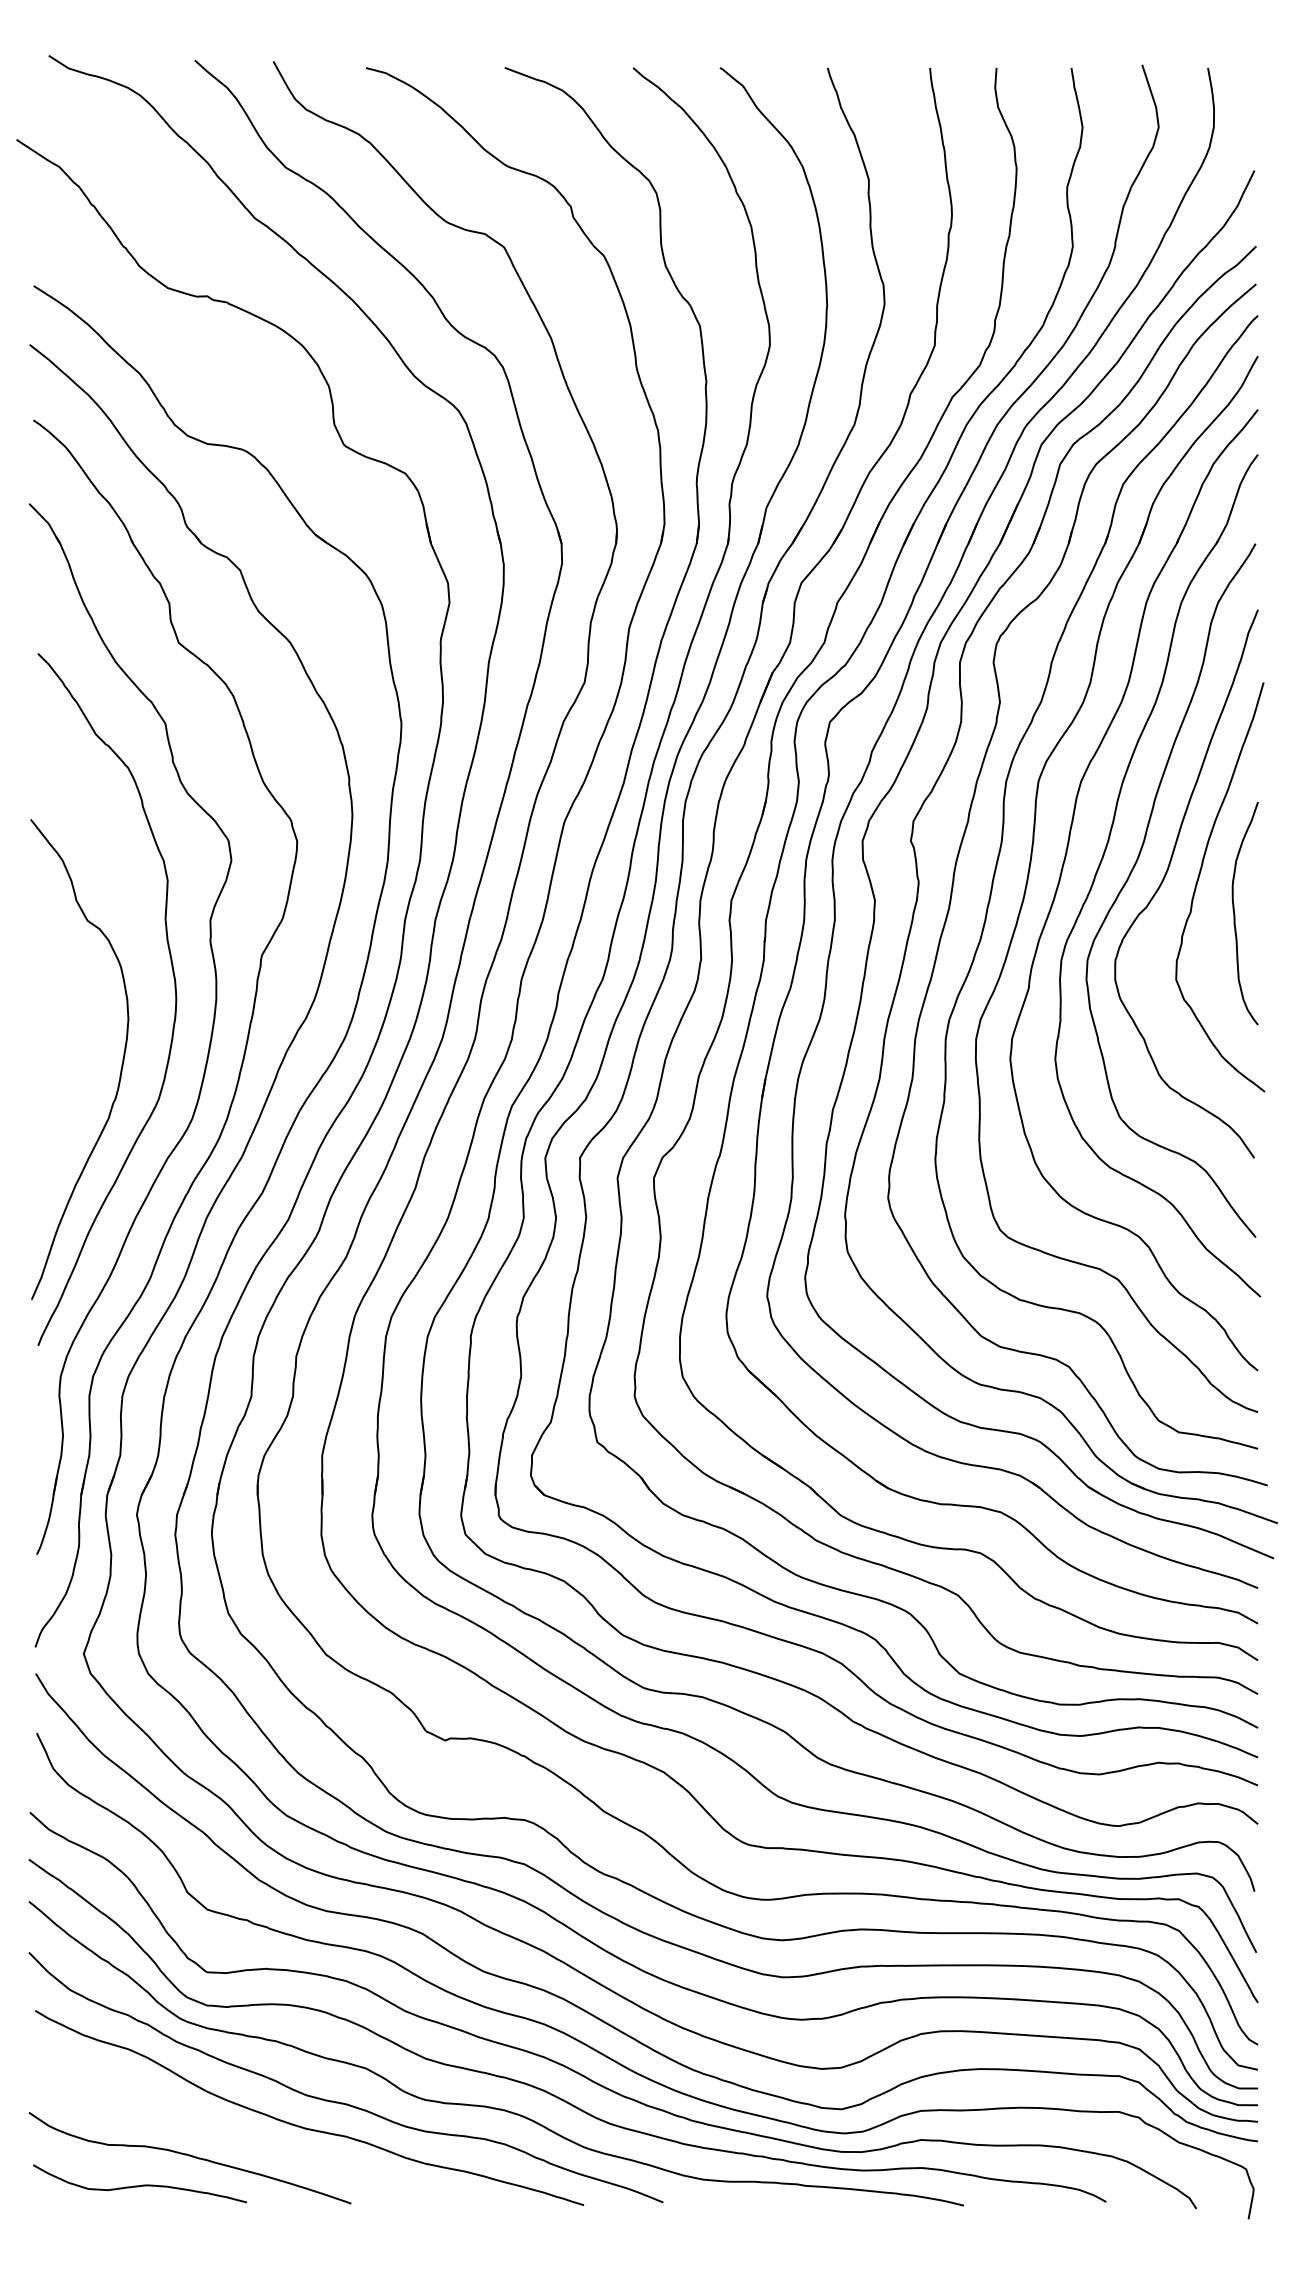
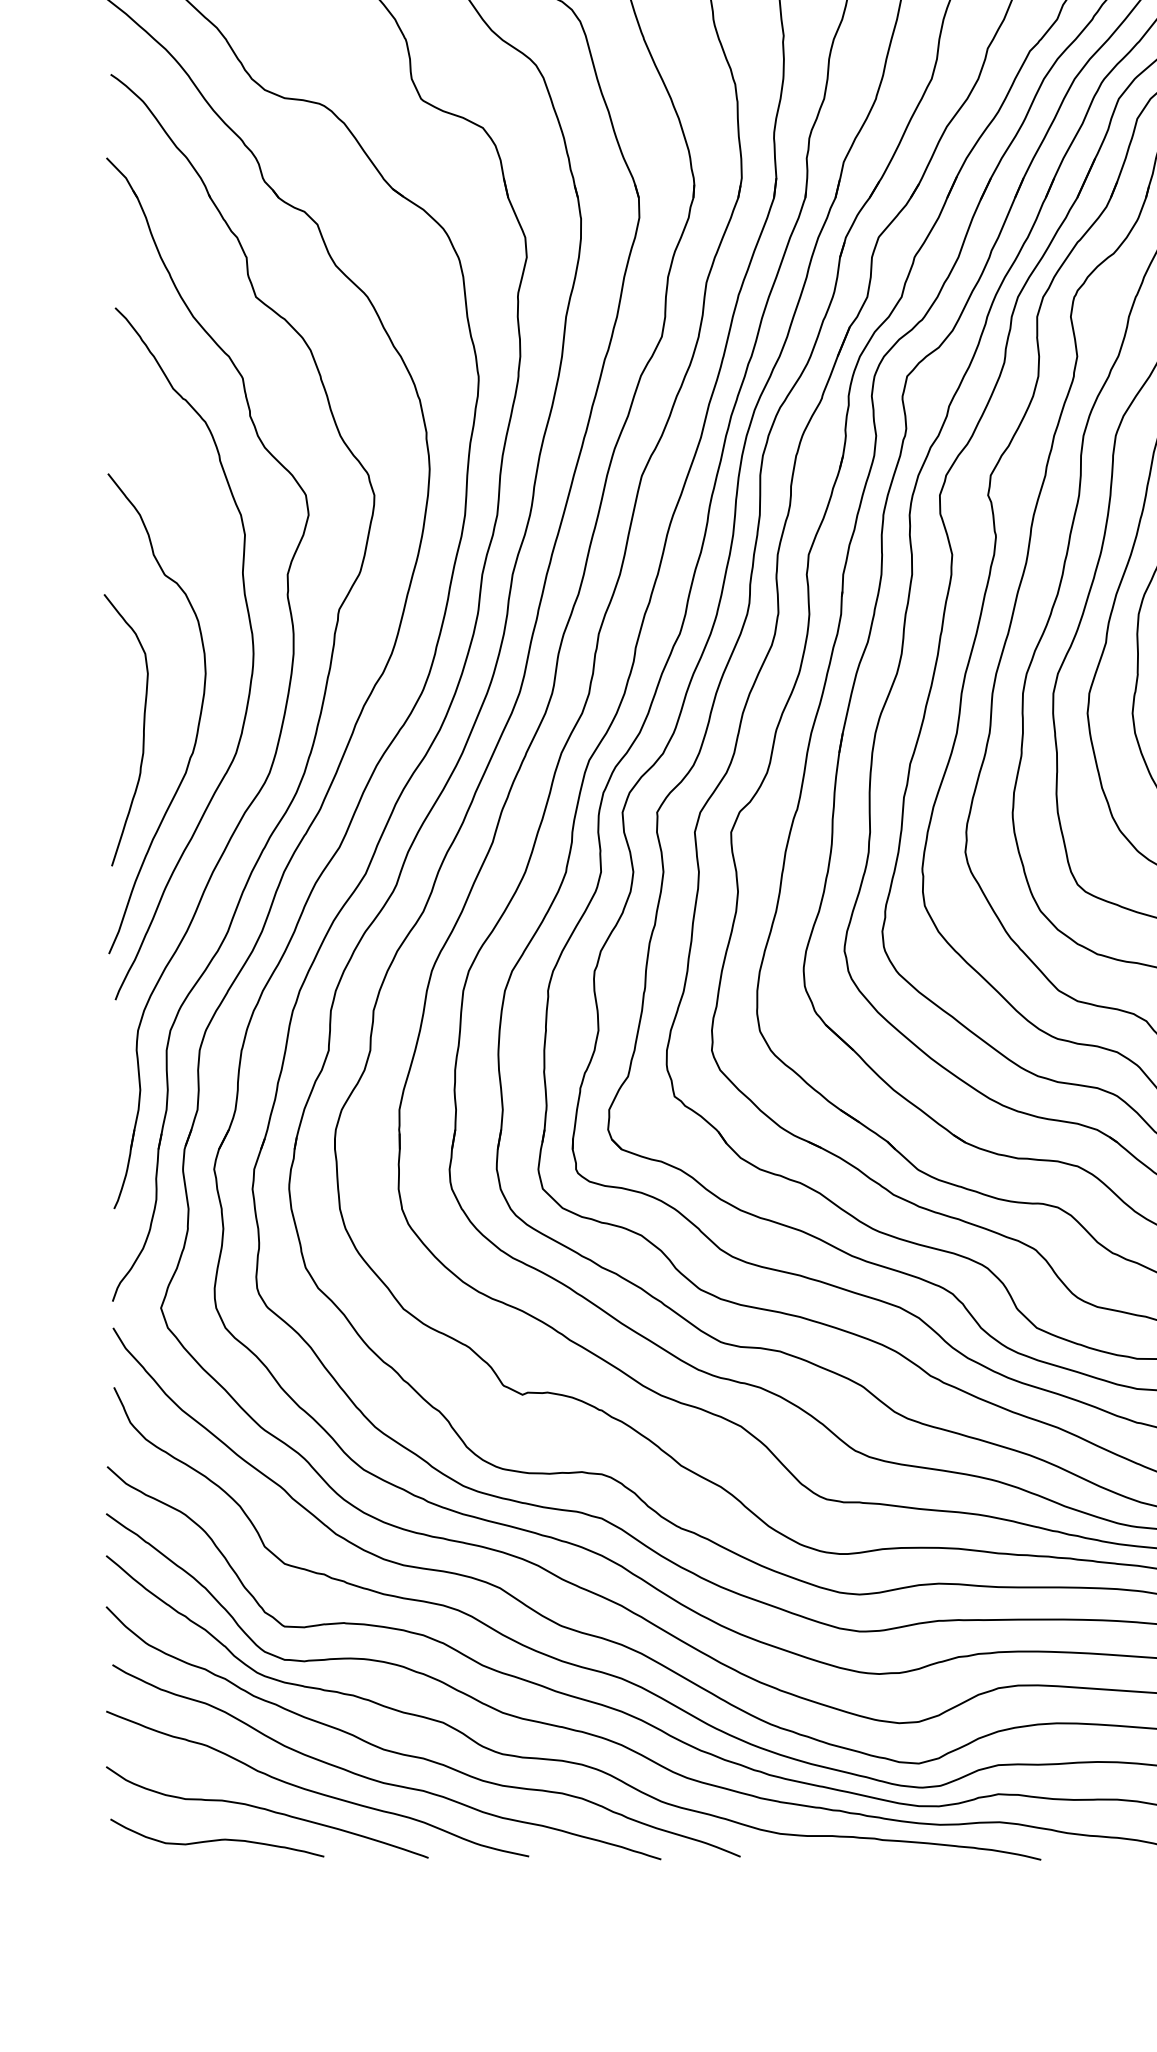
curve: (65, 1075) -> (142, 729), added
curve: (237, 2136) -> (314, 1790), added

